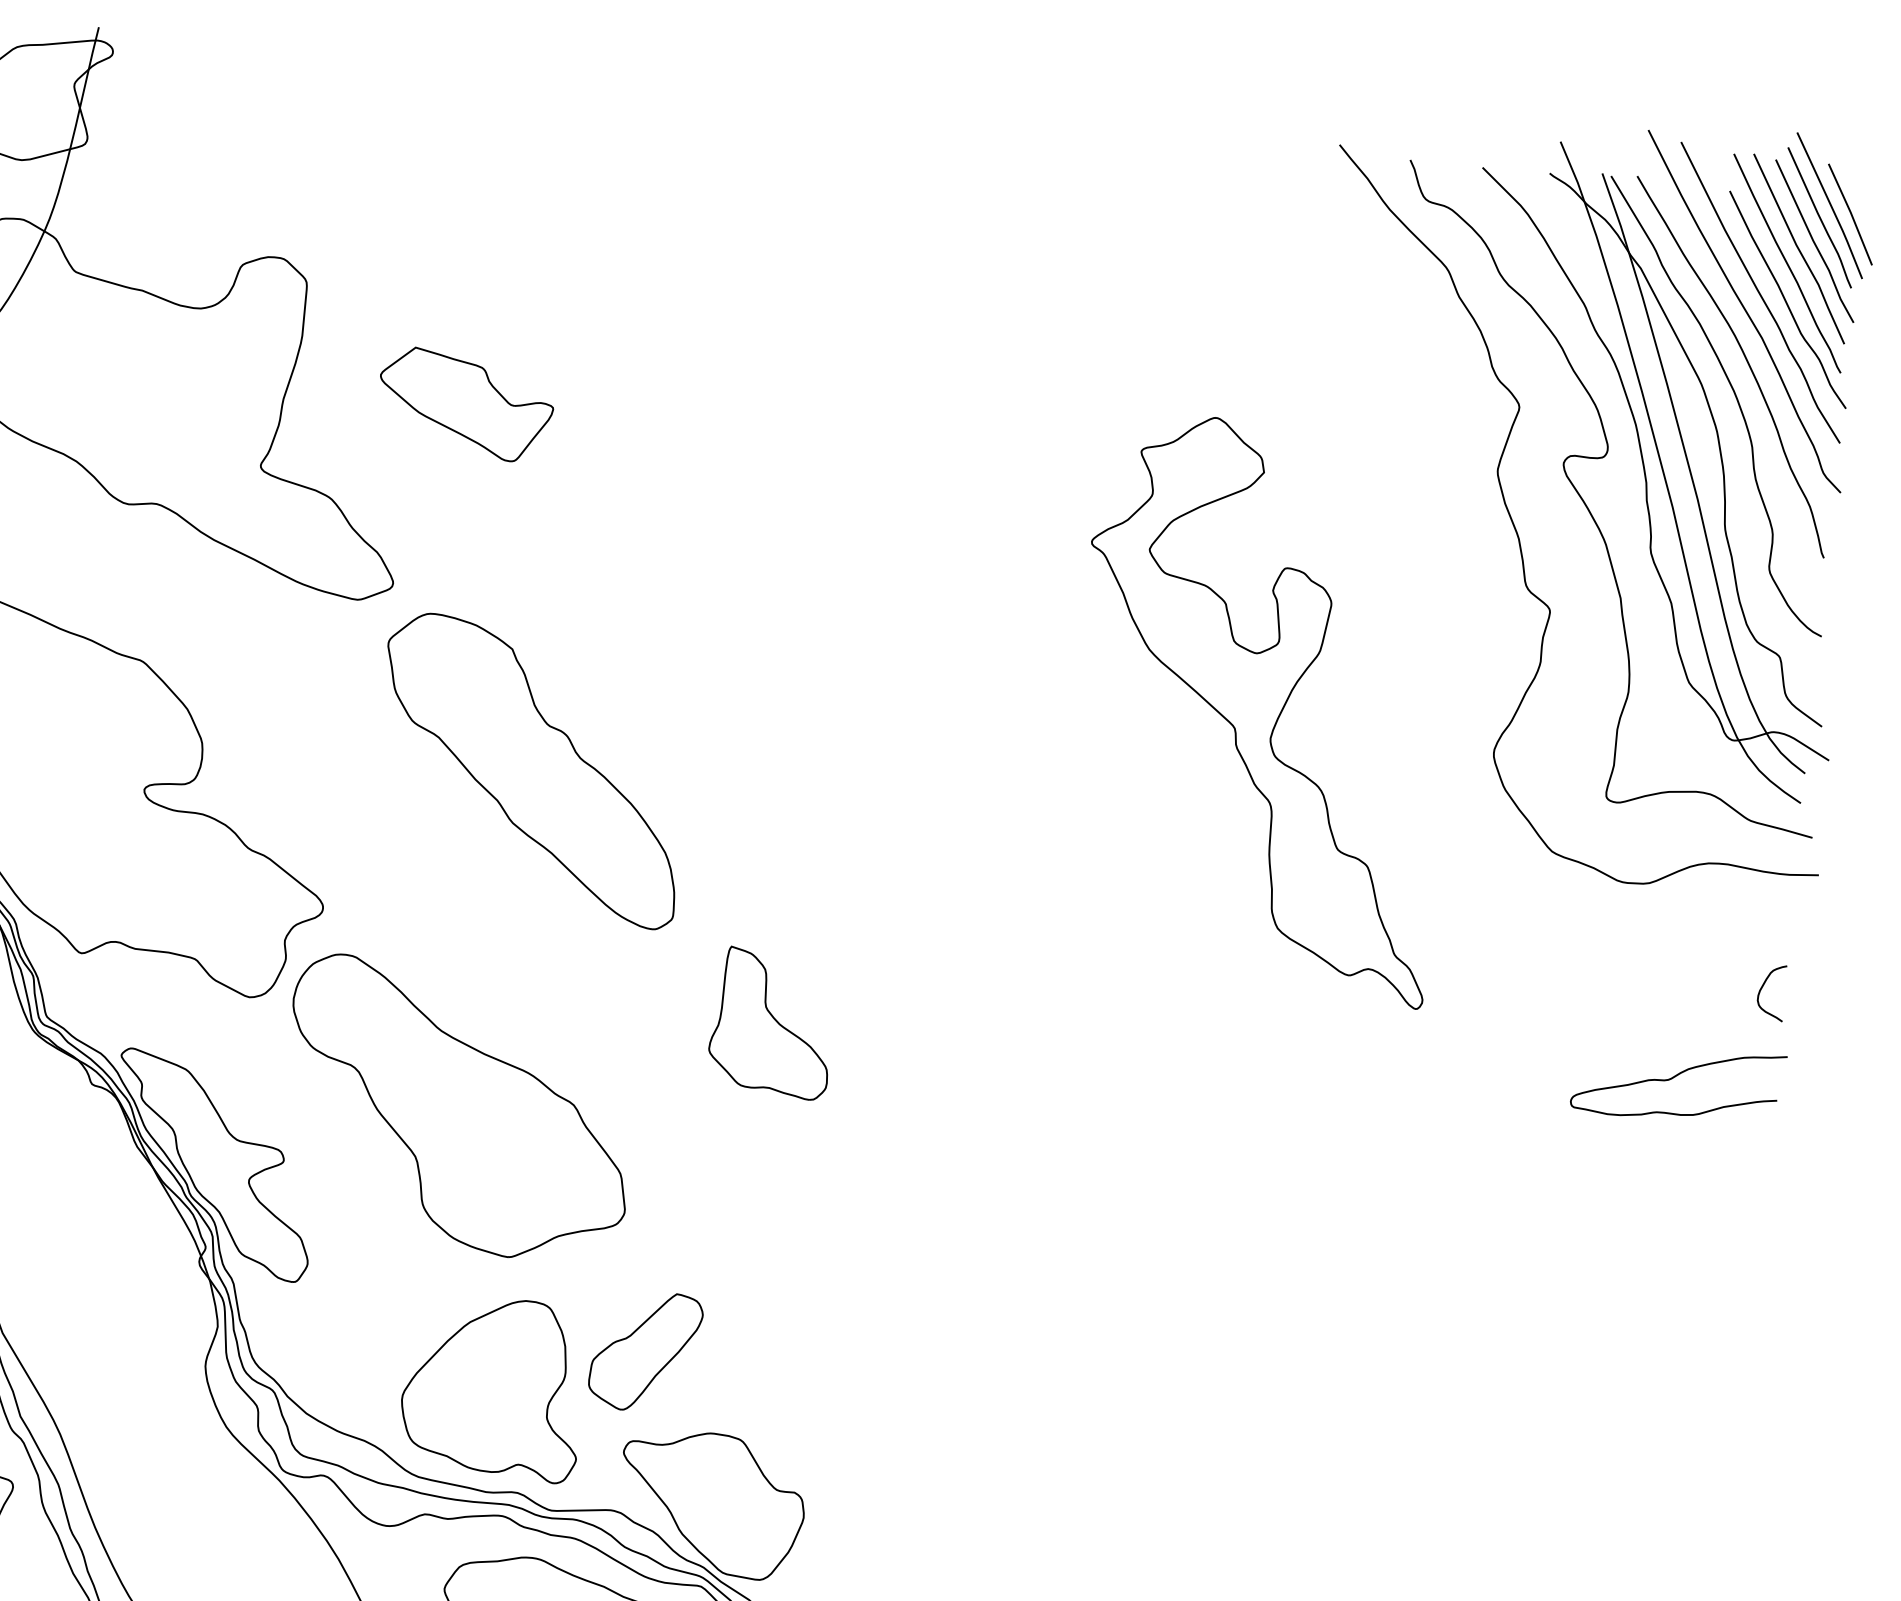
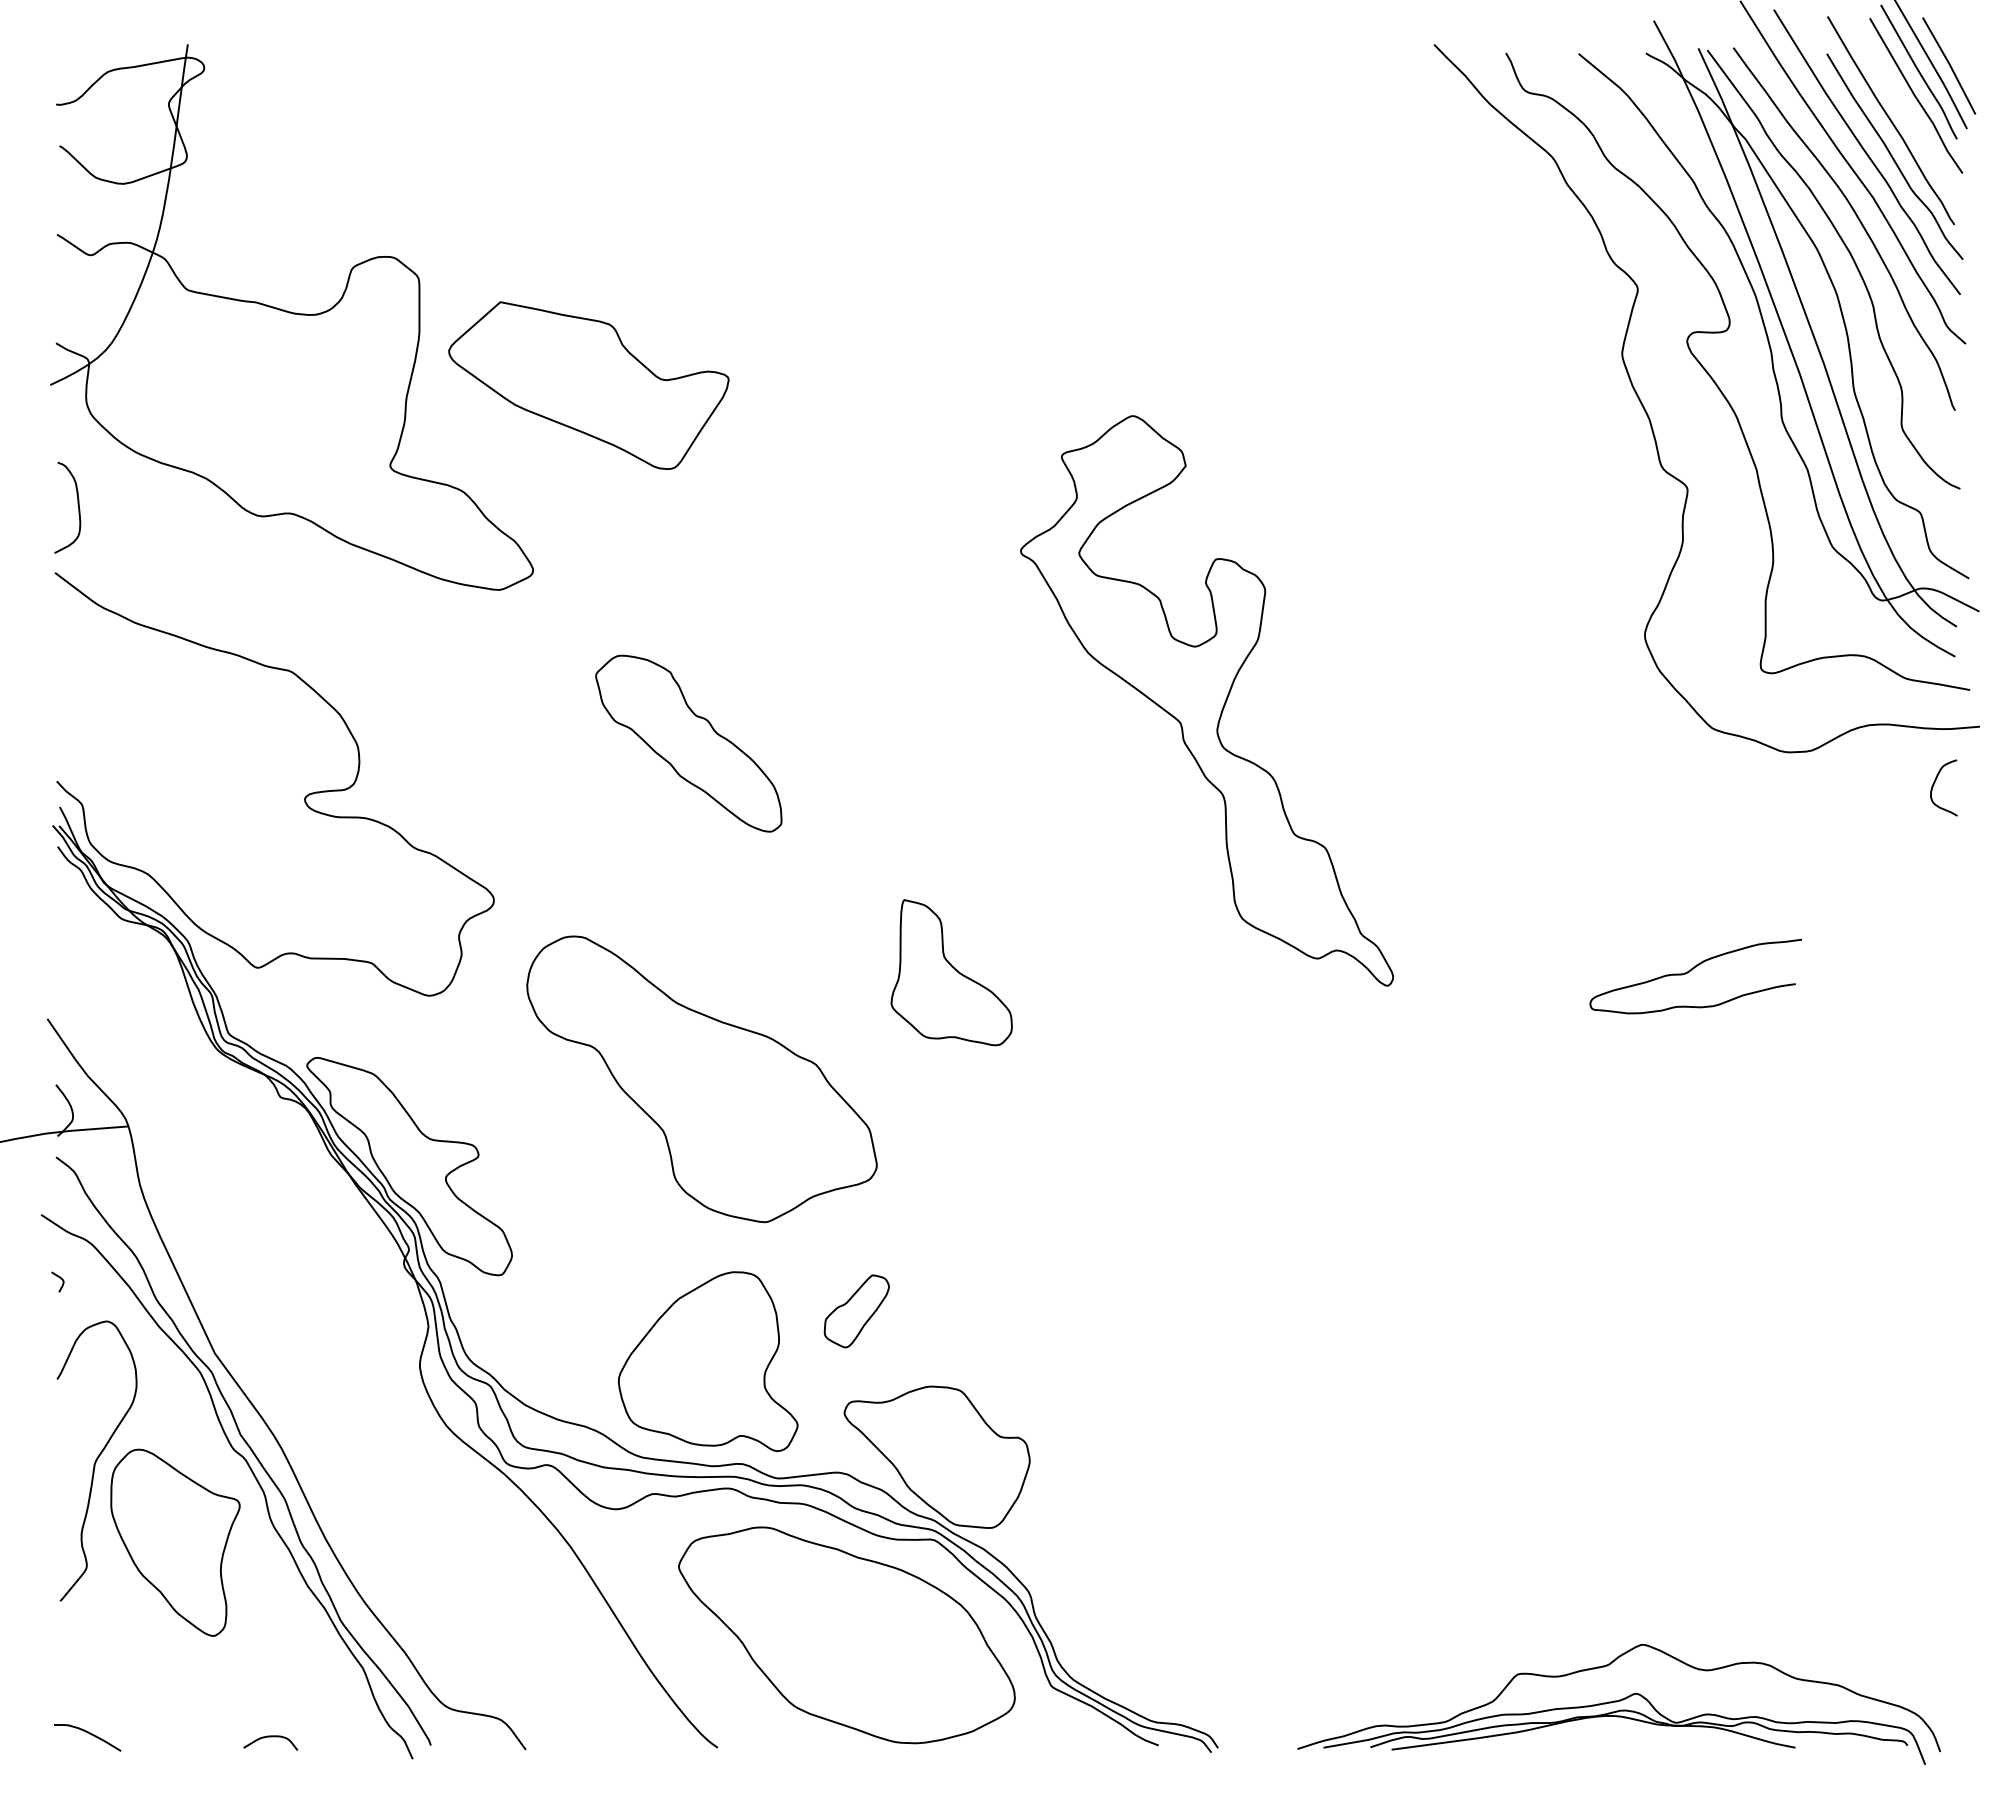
line: (1799, 248) -> (1901, 104), removed
part: (465, 404) -> (588, 385), size x1.6
part: (1262, 707) -> (1206, 700), moved
part: (531, 770) -> (688, 743), size x0.6
curve: (1763, 986) -> (1935, 782), moved
curve: (1675, 1077) -> (1692, 970), moved
part: (458, 1109) -> (701, 1079), moved
part: (645, 1351) -> (856, 1311), size x0.6

